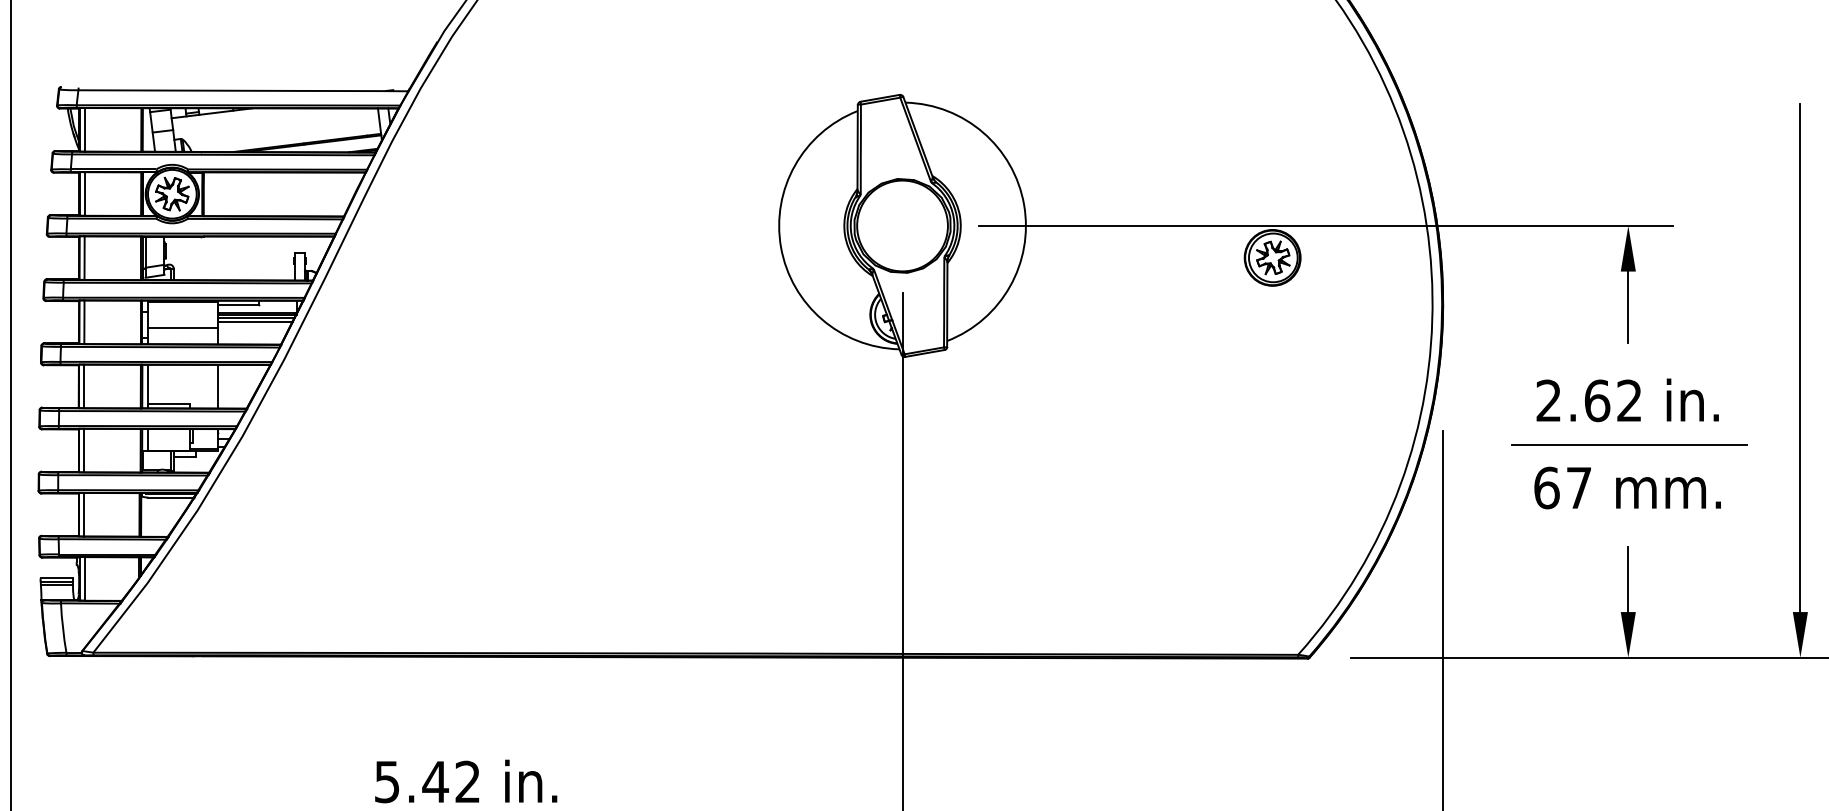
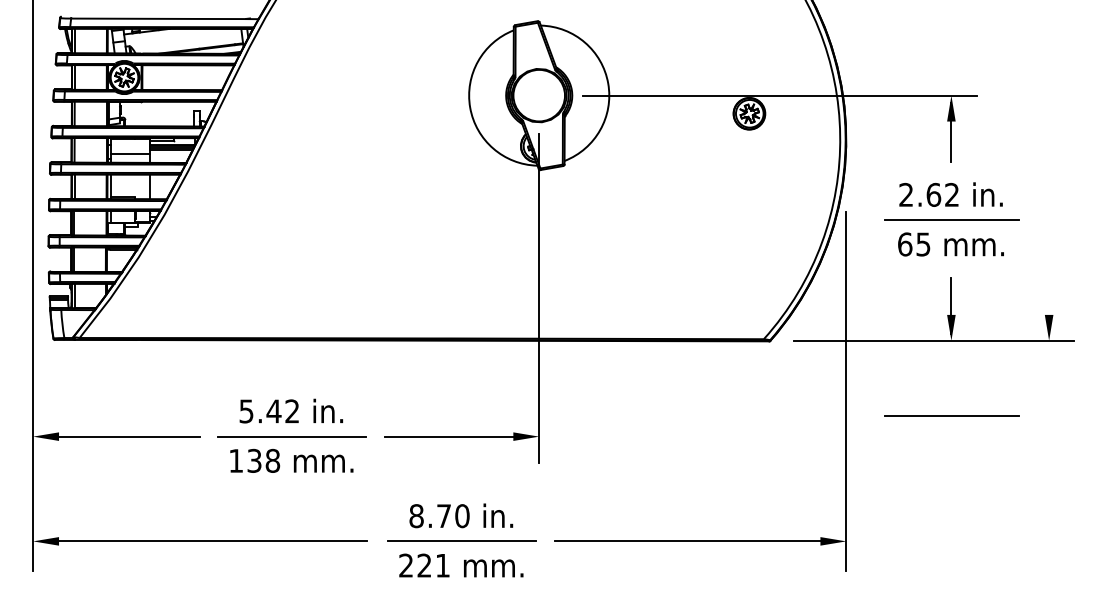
line: (1801, 373) -> (1049, 179), removed
text: (1579, 488) -> (923, 244), 67 -> 65
line: (1628, 789) -> (951, 415), added

